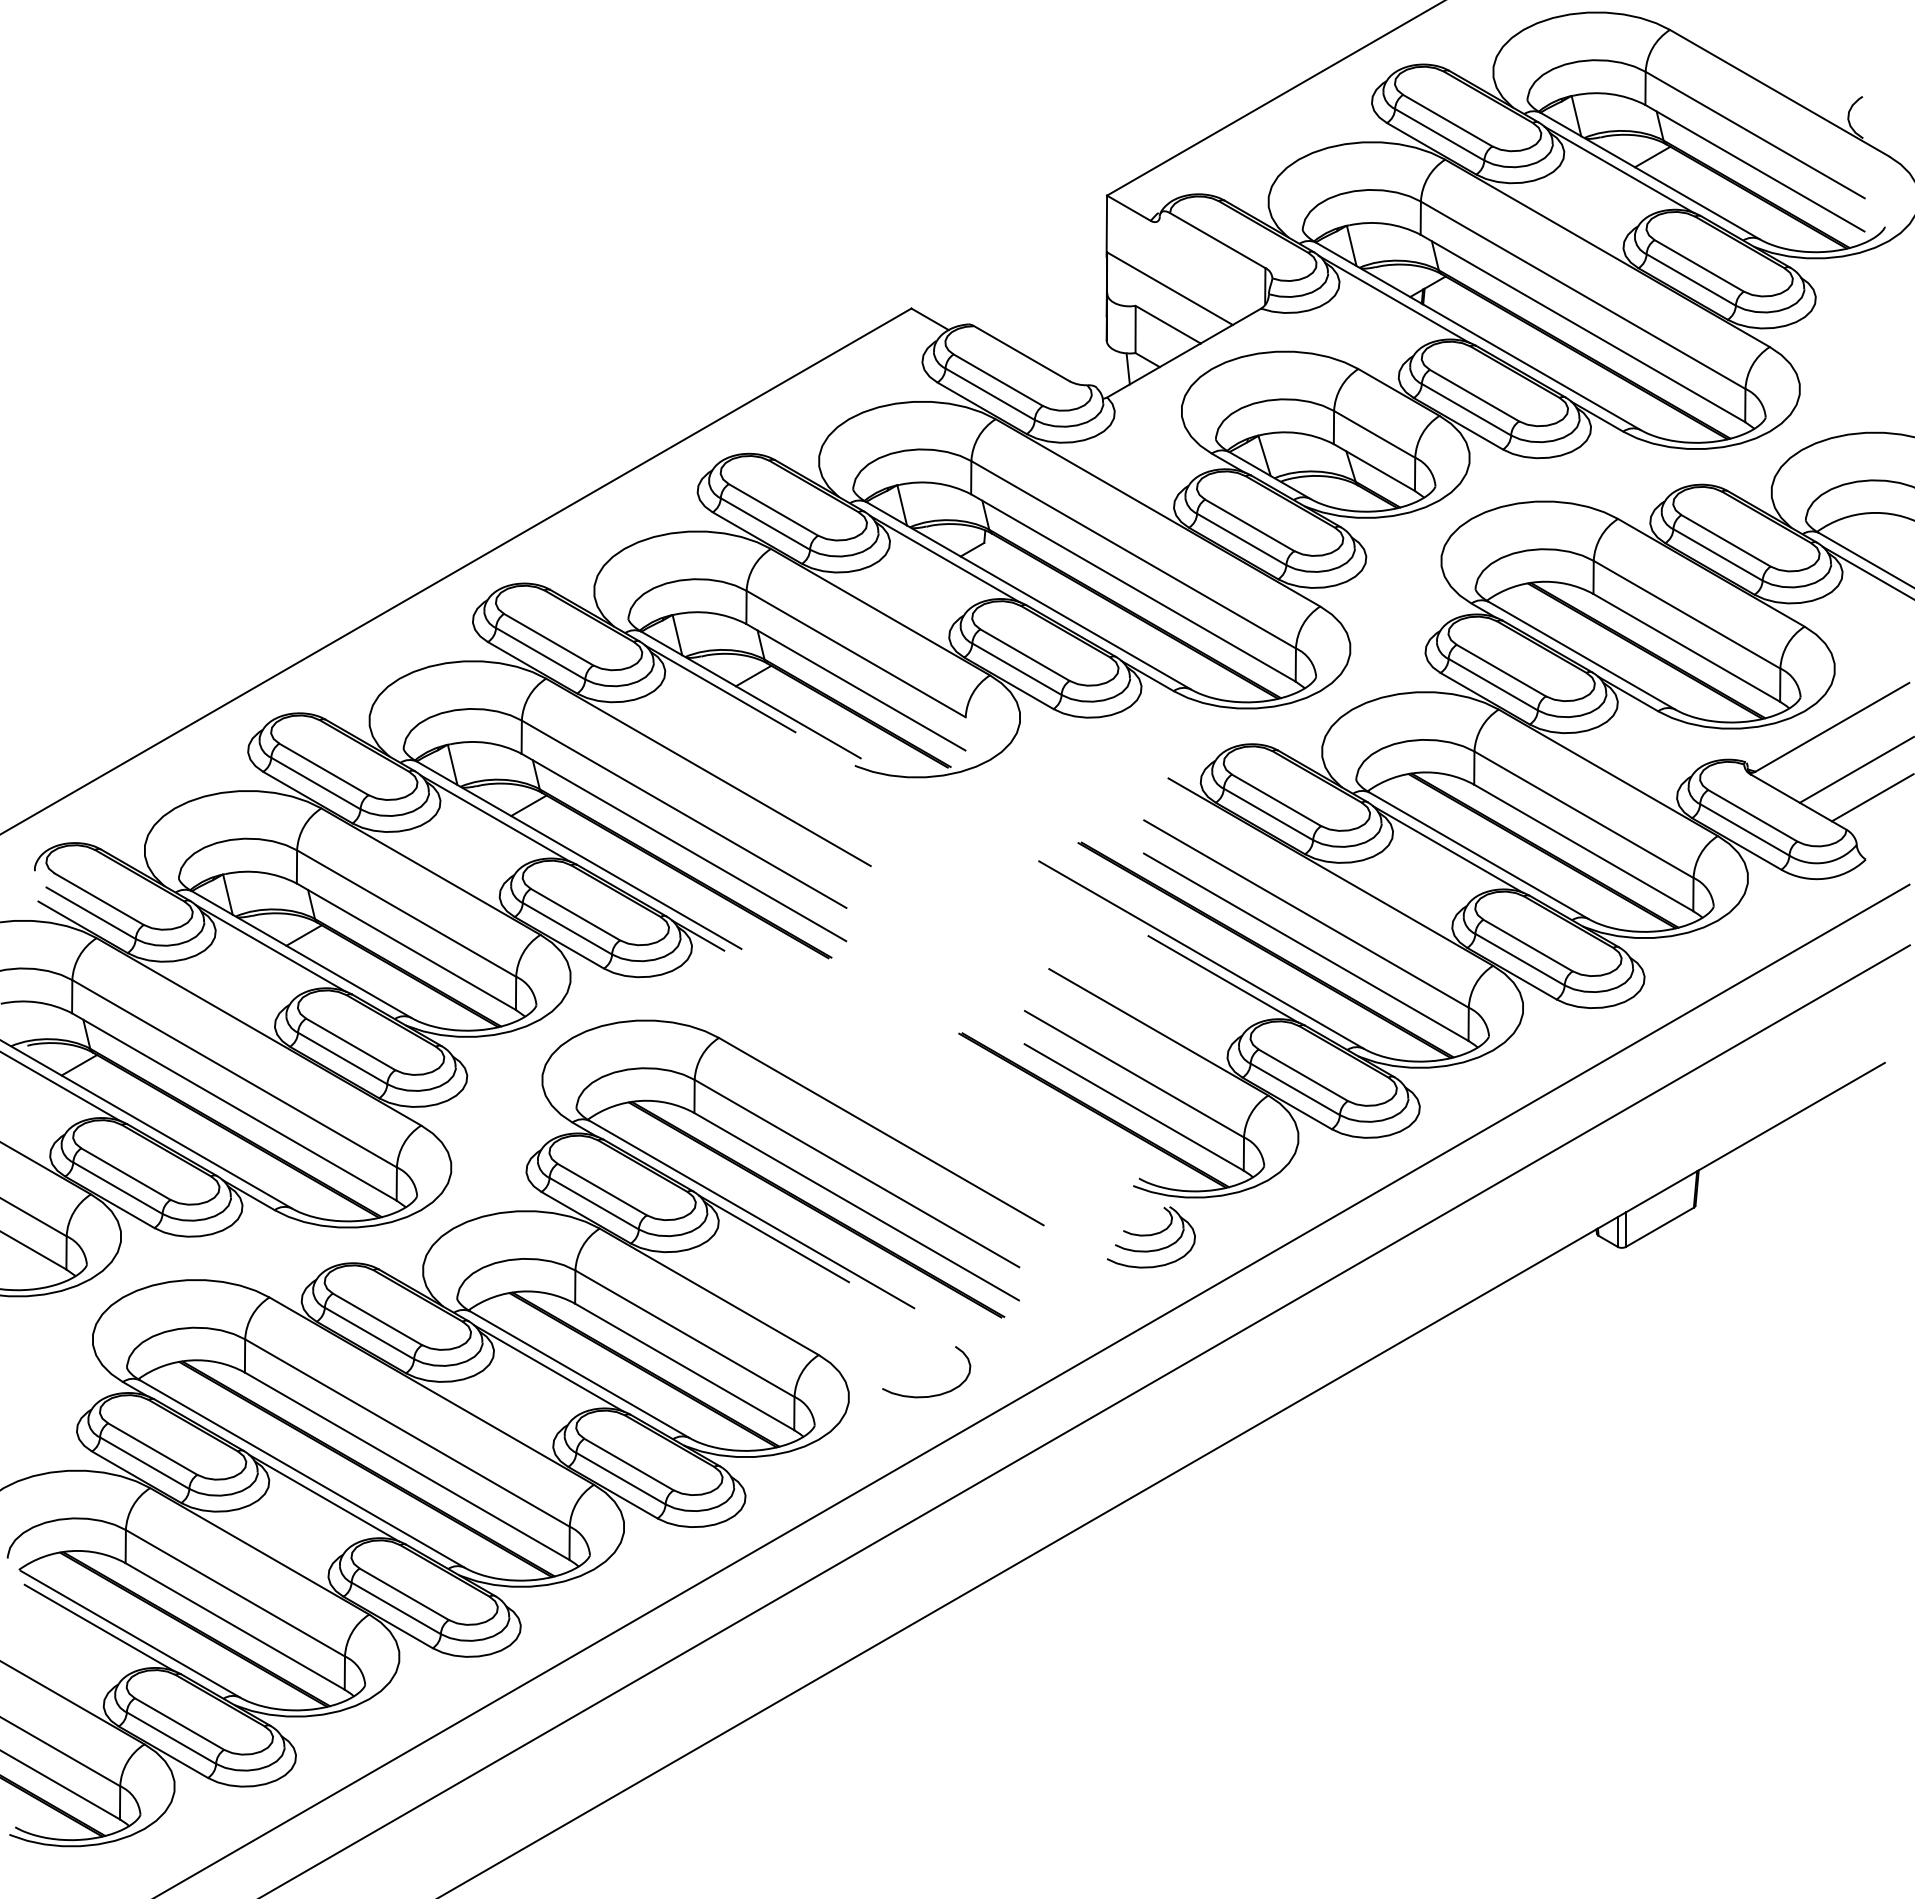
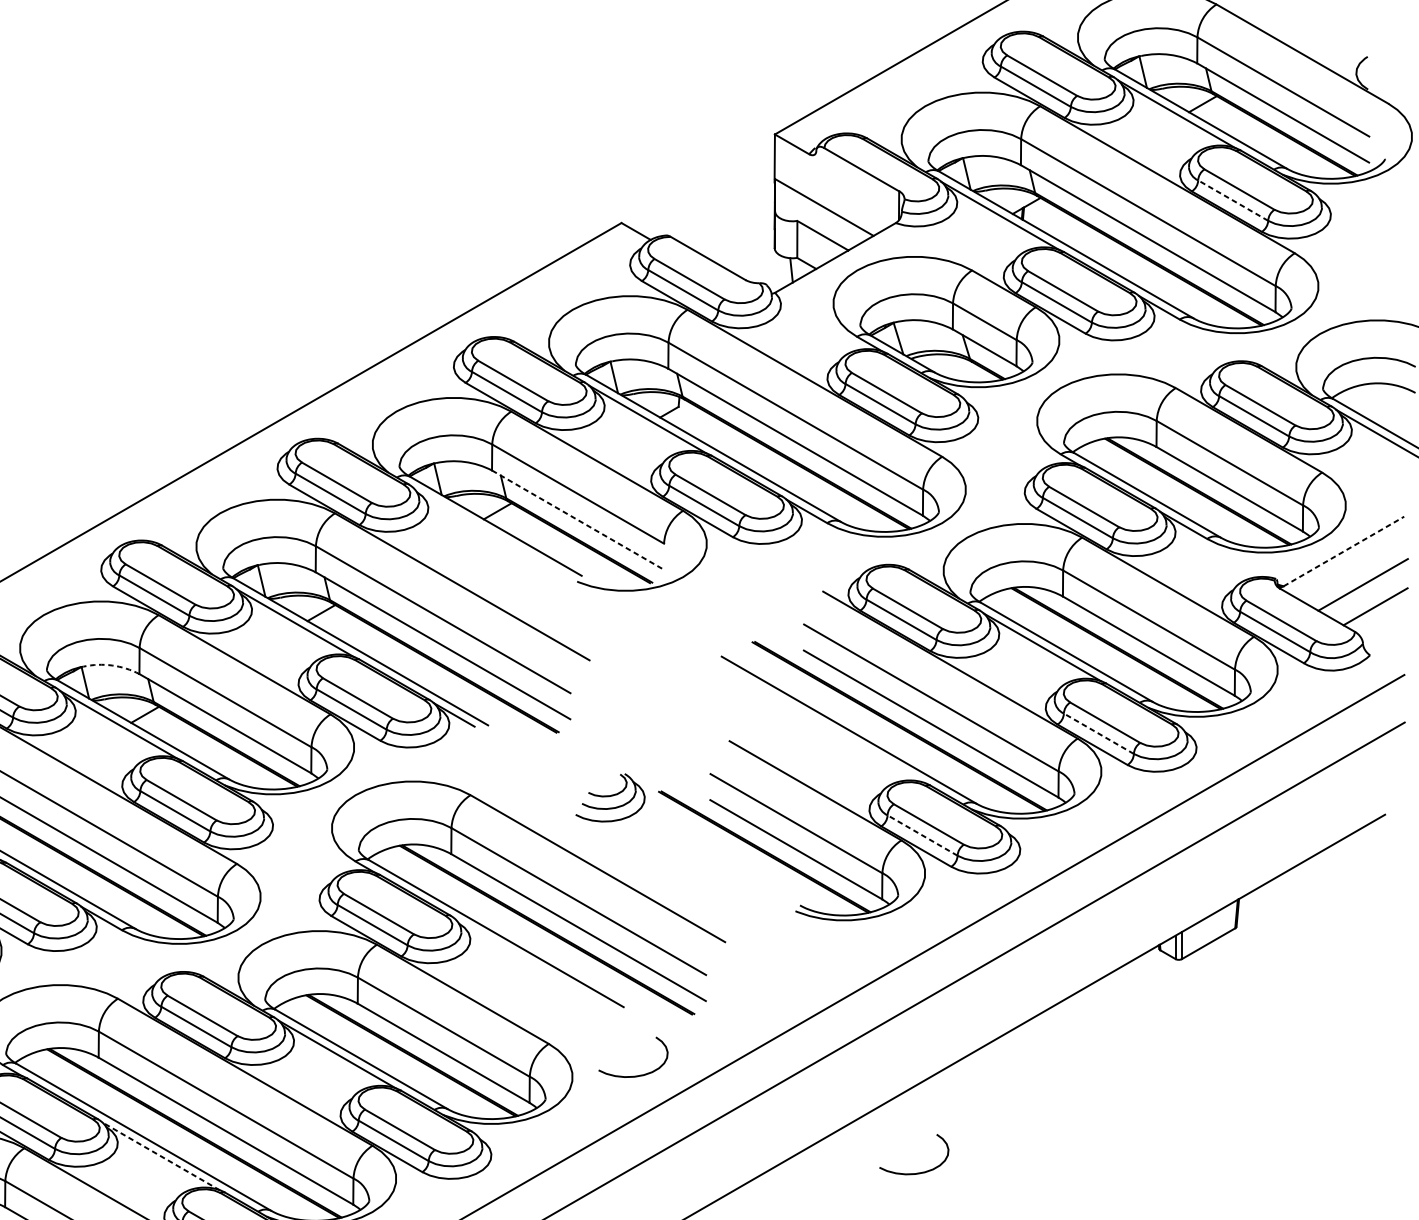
line: (1691, 279) -> (1233, 200), solid -> dashed
line: (856, 687) -> (578, 520), solid -> dashed
line: (720, 688) -> (471, 521), removed
line: (1832, 727) -> (1343, 551), solid -> dashed
arc: (262, 872) -> (112, 665), solid -> dashed
line: (1520, 959) -> (1099, 733), solid -> dashed
line: (1223, 979) -> (866, 749), removed
line: (1295, 1089) -> (922, 835), solid -> dashed
part: (1150, 1237) -> (609, 797), moved
line: (774, 1238) -> (514, 952), removed
line: (324, 1498) -> (161, 1156), solid -> dashed
curve: (1287, 1519) -> (916, 1172), added

